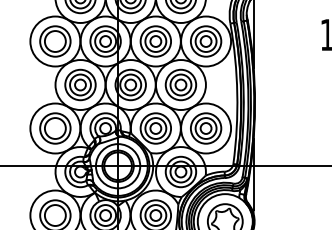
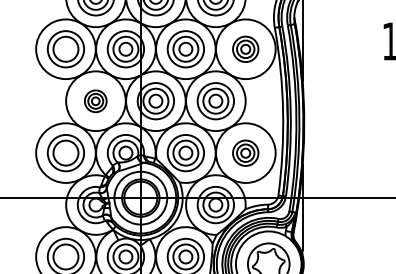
part: (205, 41) -> (245, 49), size x0.7
part: (80, 85) -> (95, 101), size x0.6
part: (205, 128) -> (245, 153), size x0.7

